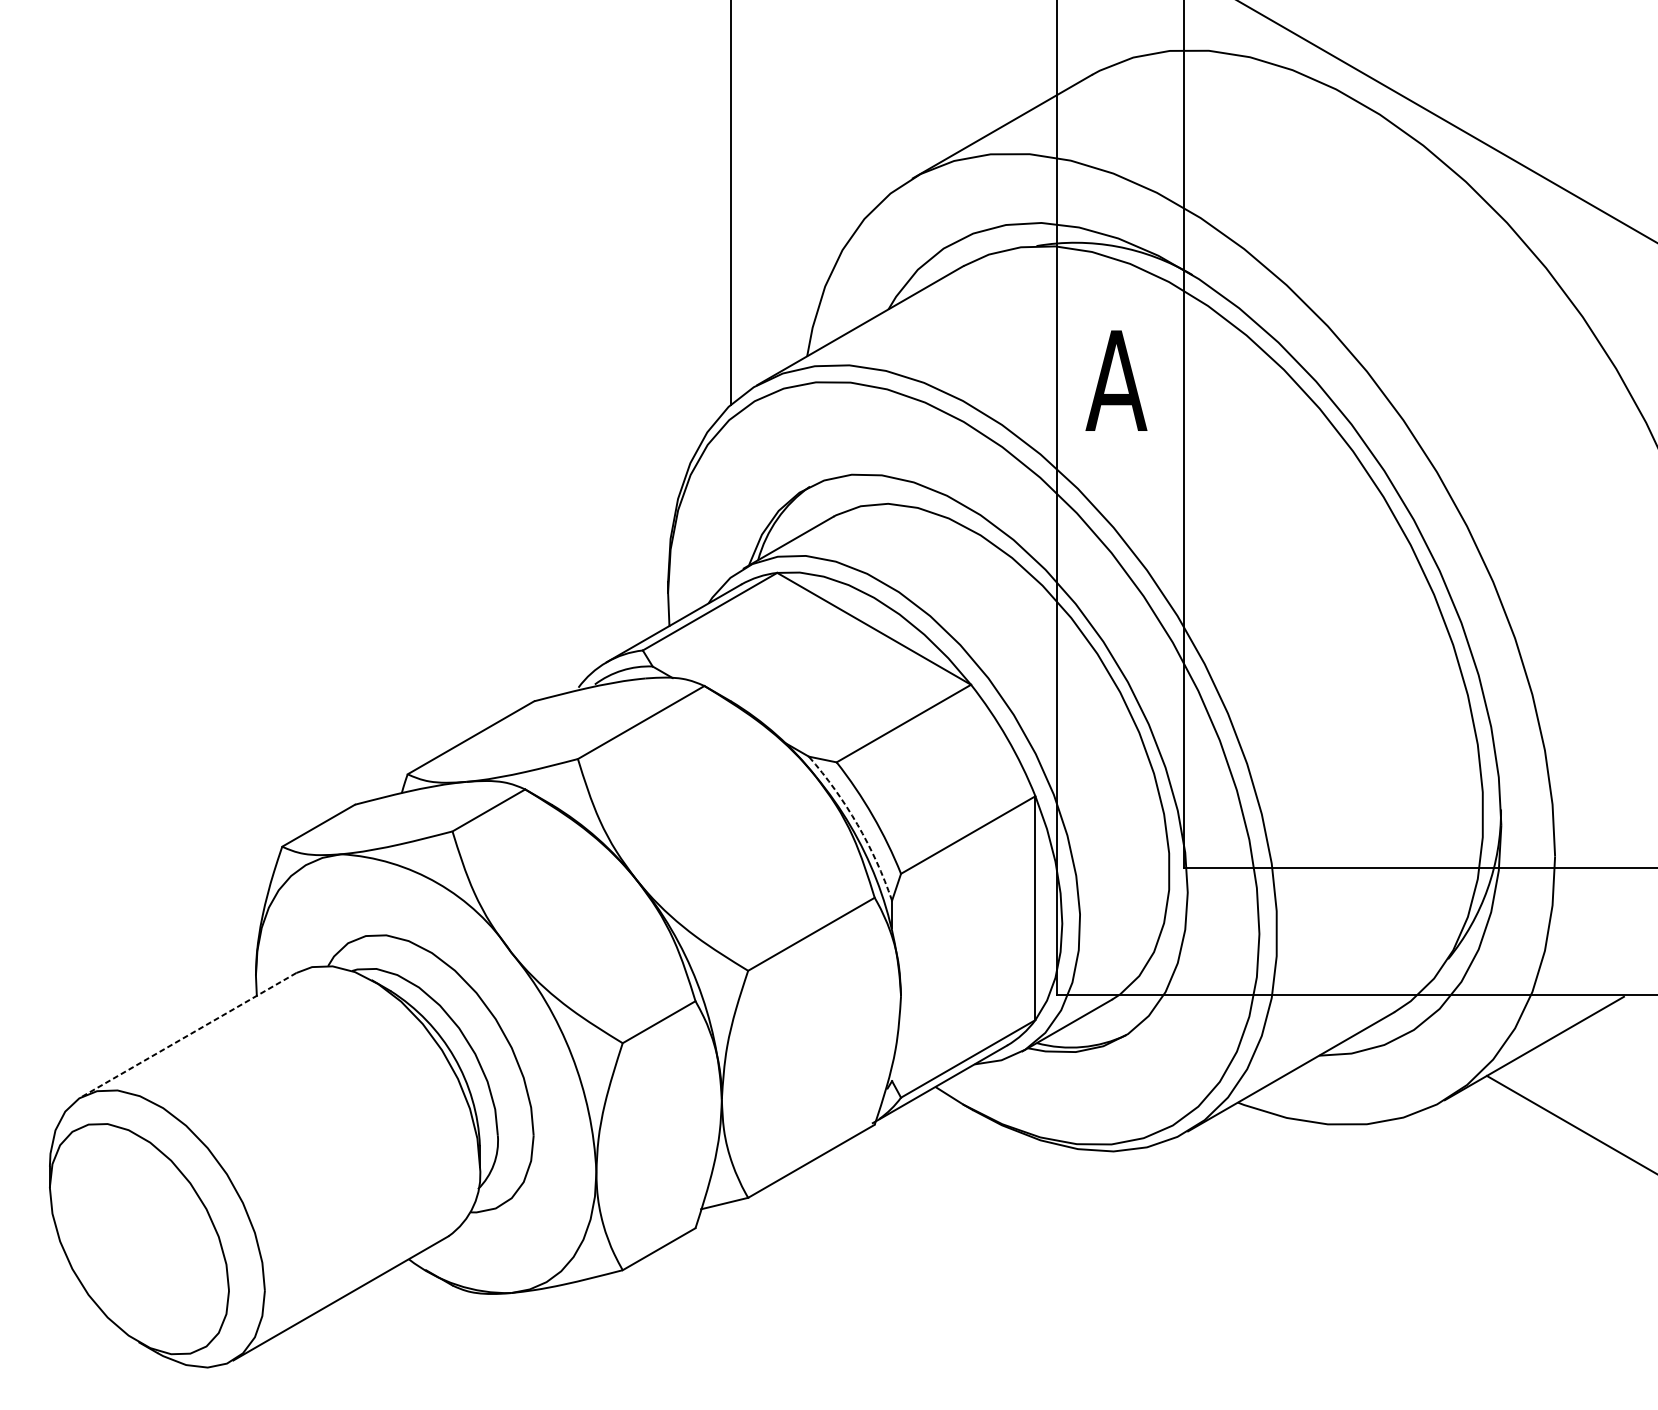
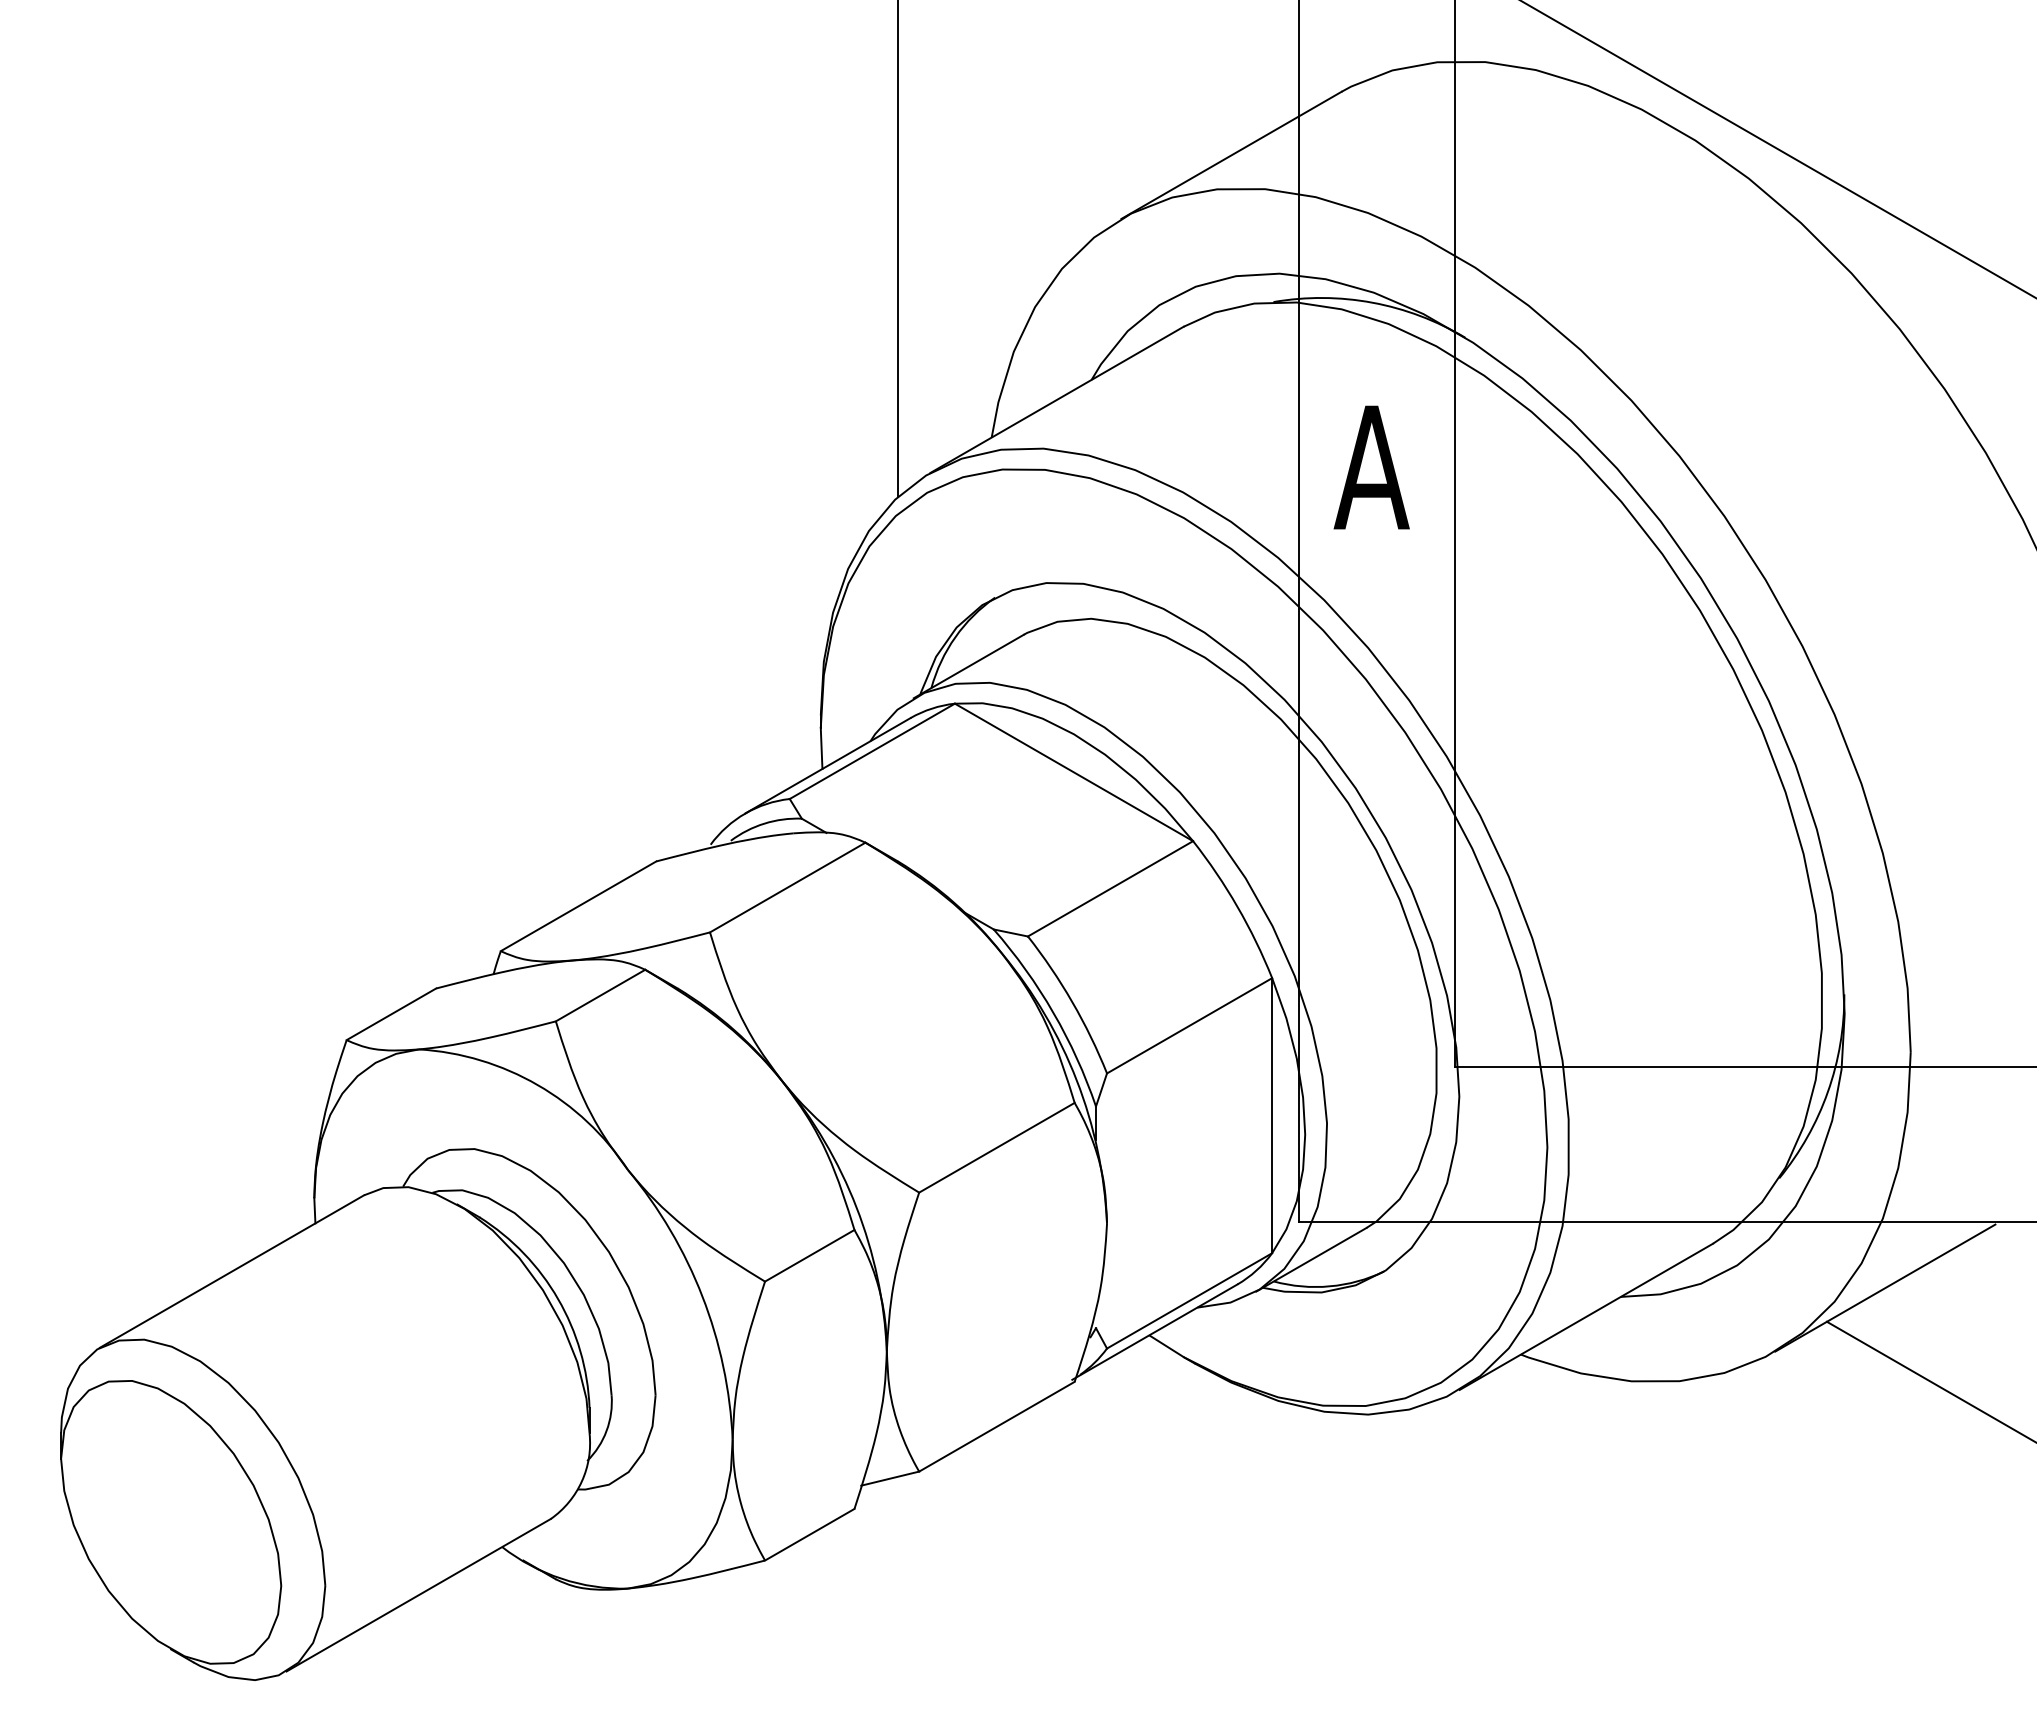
arc: (857, 825) -> (1053, 1013), dashed -> solid
line: (188, 1034) -> (231, 1271), dashed -> solid

